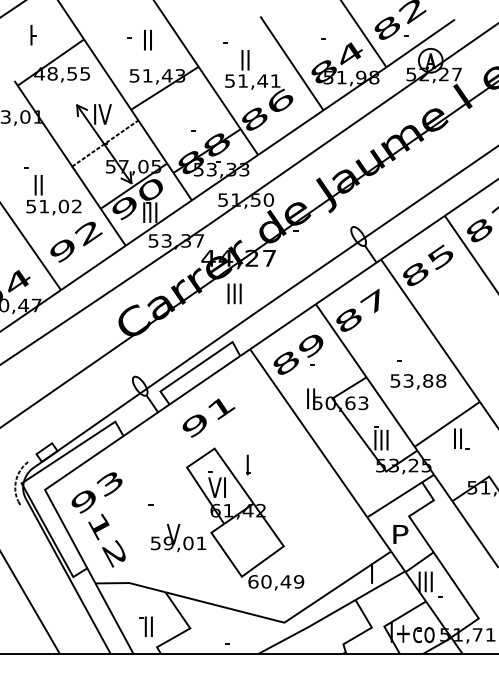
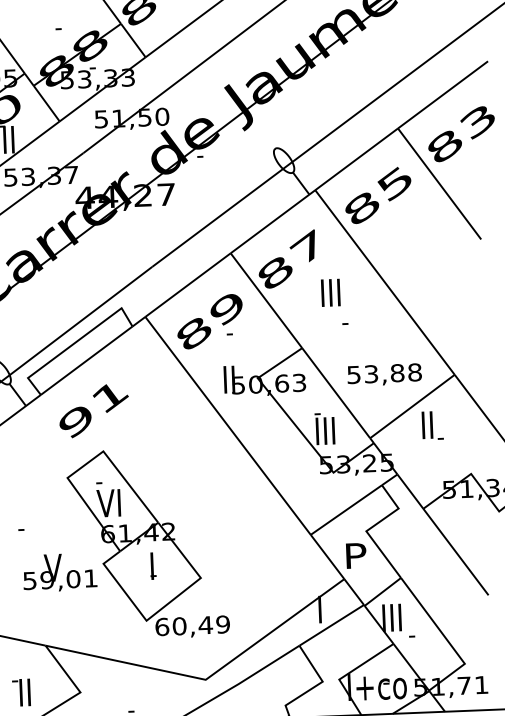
text: (234, 293) -> (330, 292), moved
text: (418, 381) -> (384, 374), moved
line: (248, 464) -> (153, 565), moved

